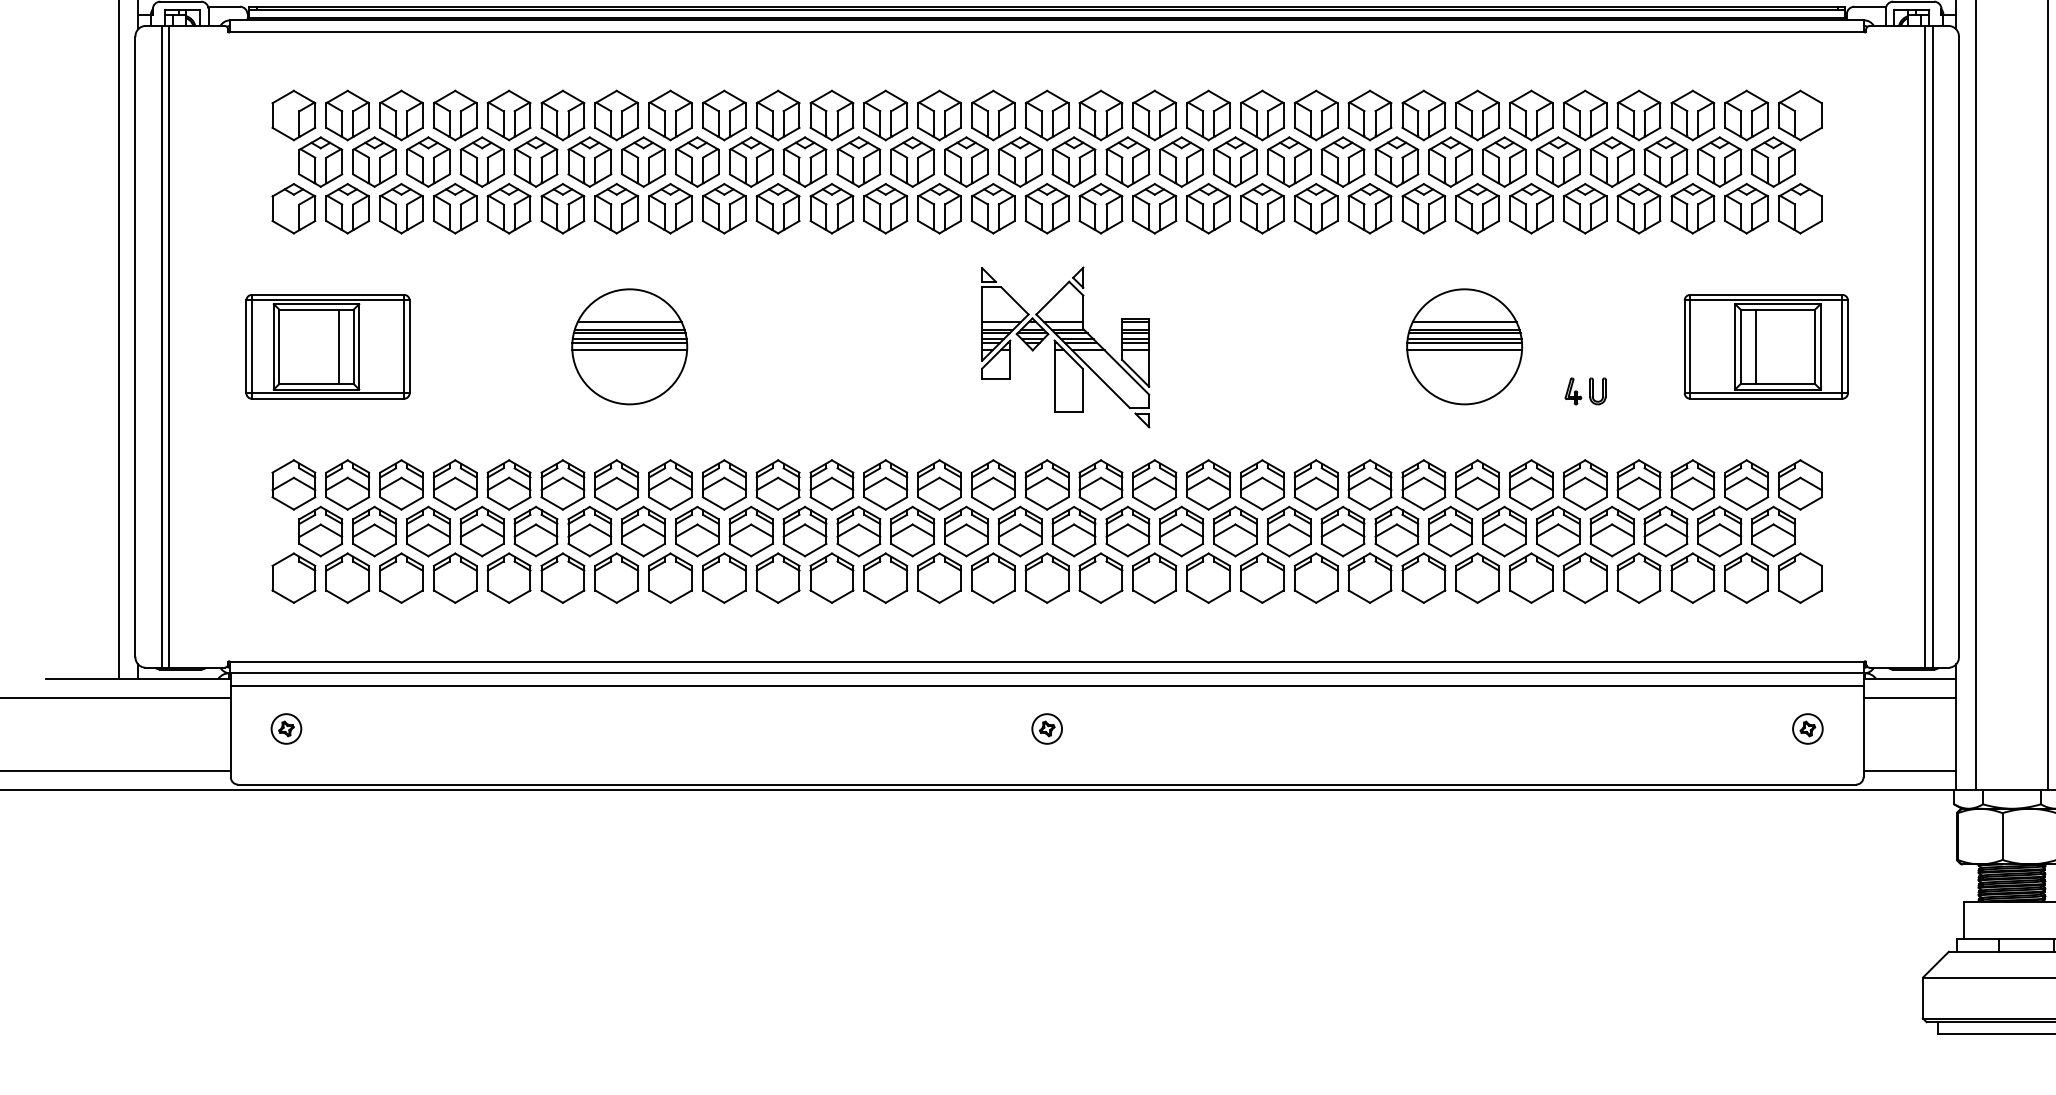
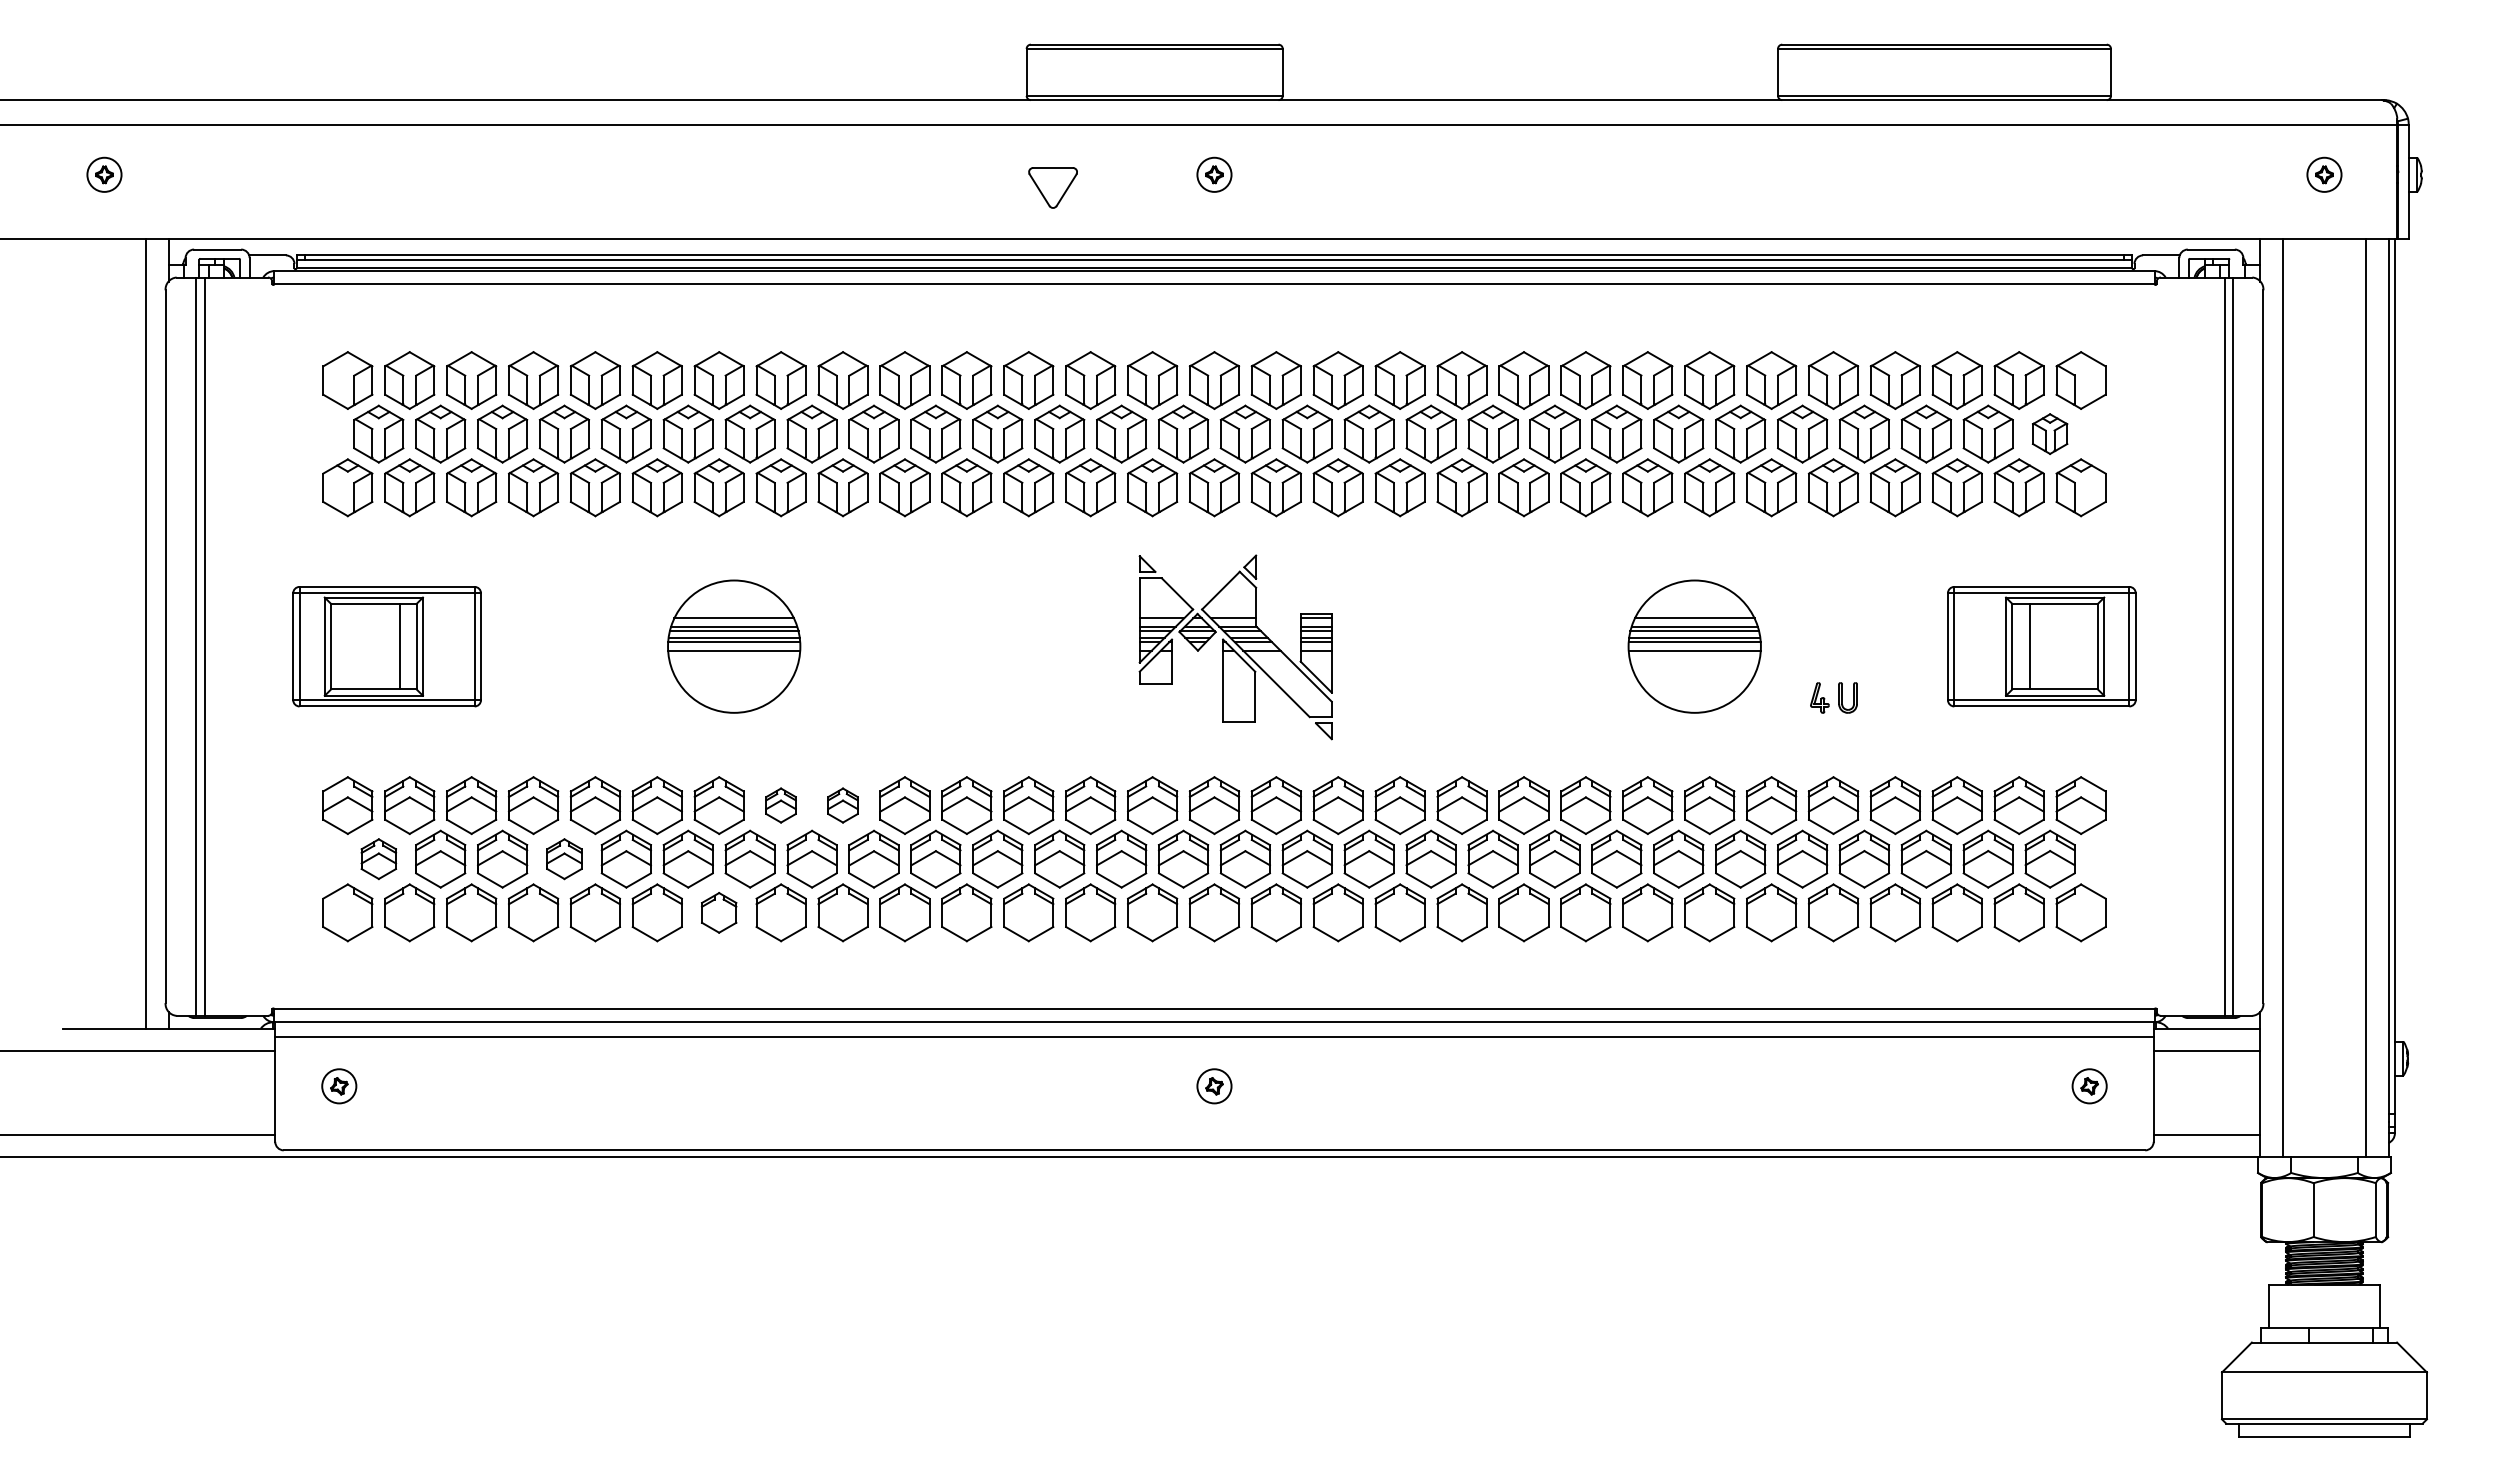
part: (1772, 161) -> (2049, 433), size x0.7
part: (669, 484) -> (780, 805), size x0.6
part: (723, 484) -> (842, 805), size x0.6
part: (320, 530) -> (378, 858), size x0.7
part: (482, 530) -> (564, 858), size x0.7
part: (616, 577) -> (718, 912), size x0.7

